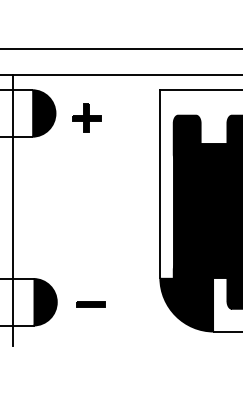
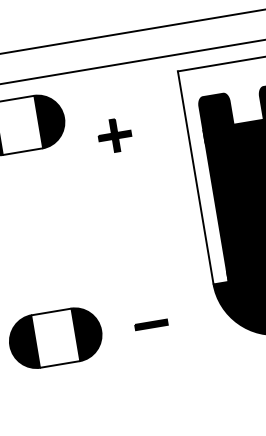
part: (86, 117) -> (114, 134), moved
line: (13, 210) -> (34, 235), removed
part: (90, 304) -> (150, 324), moved

